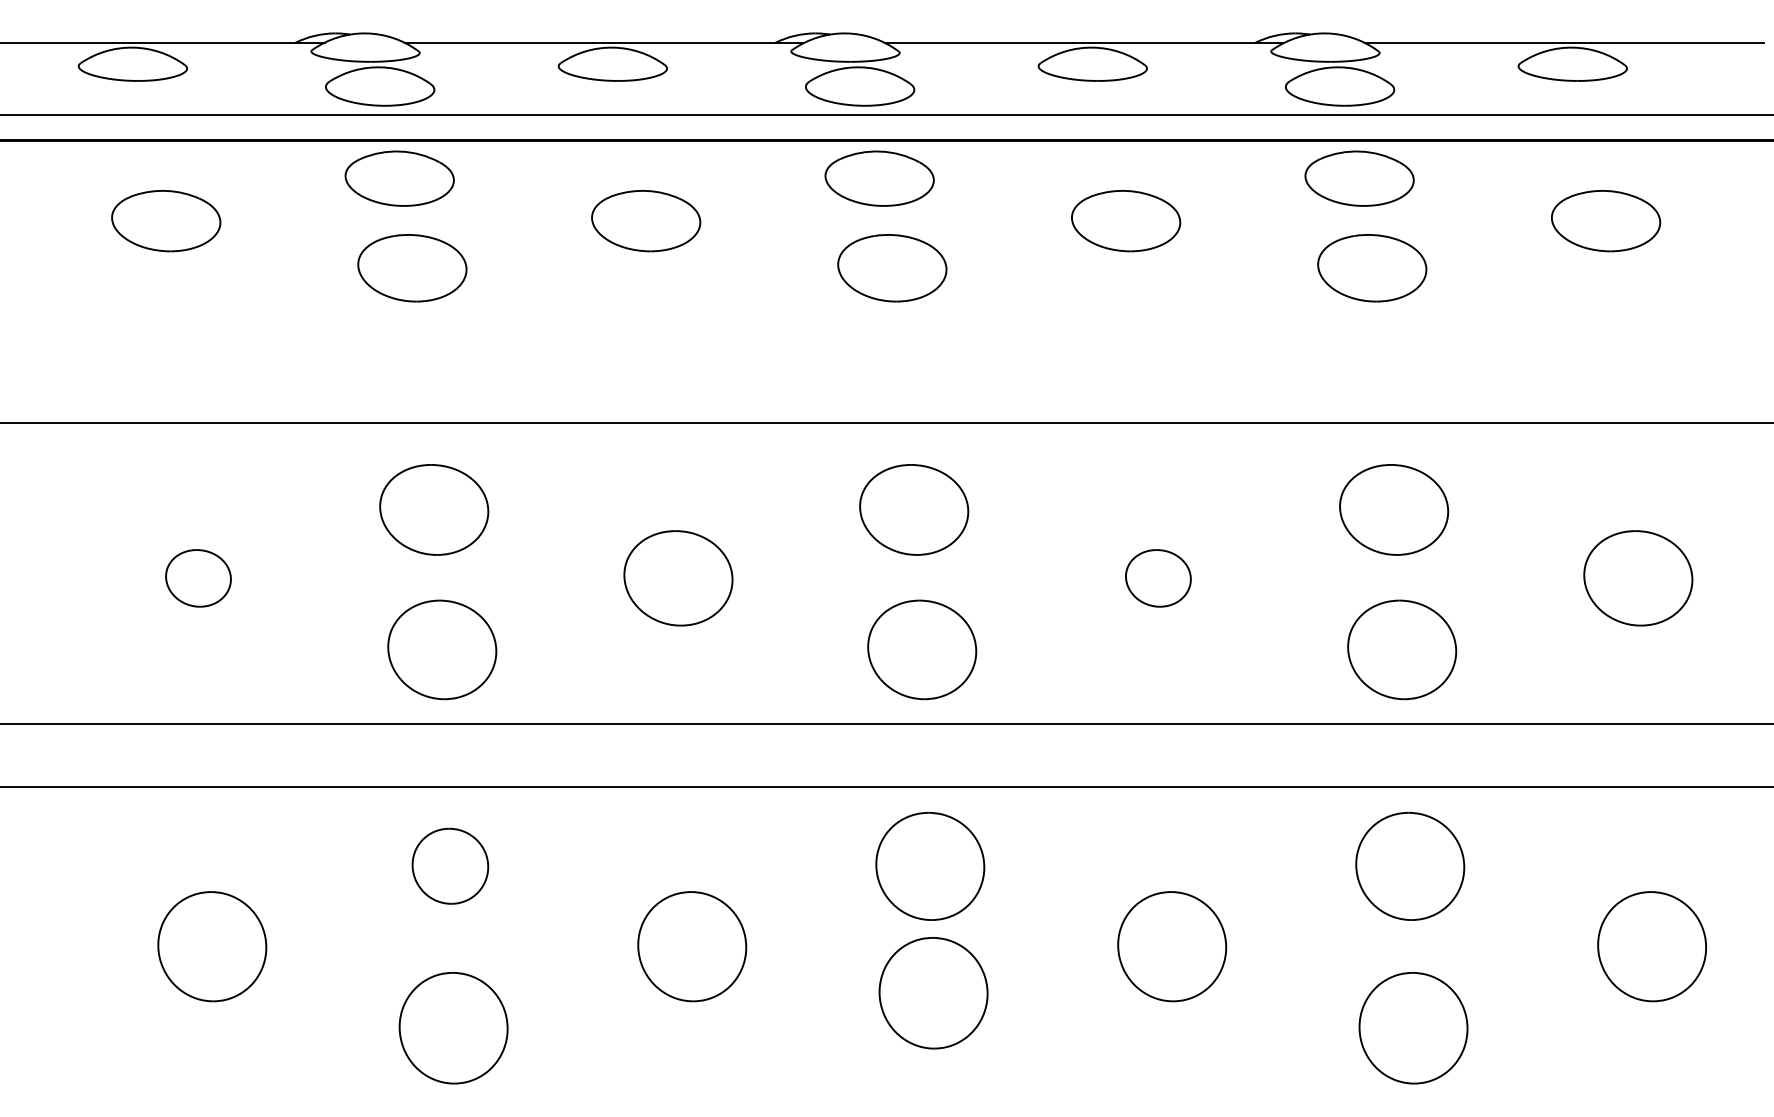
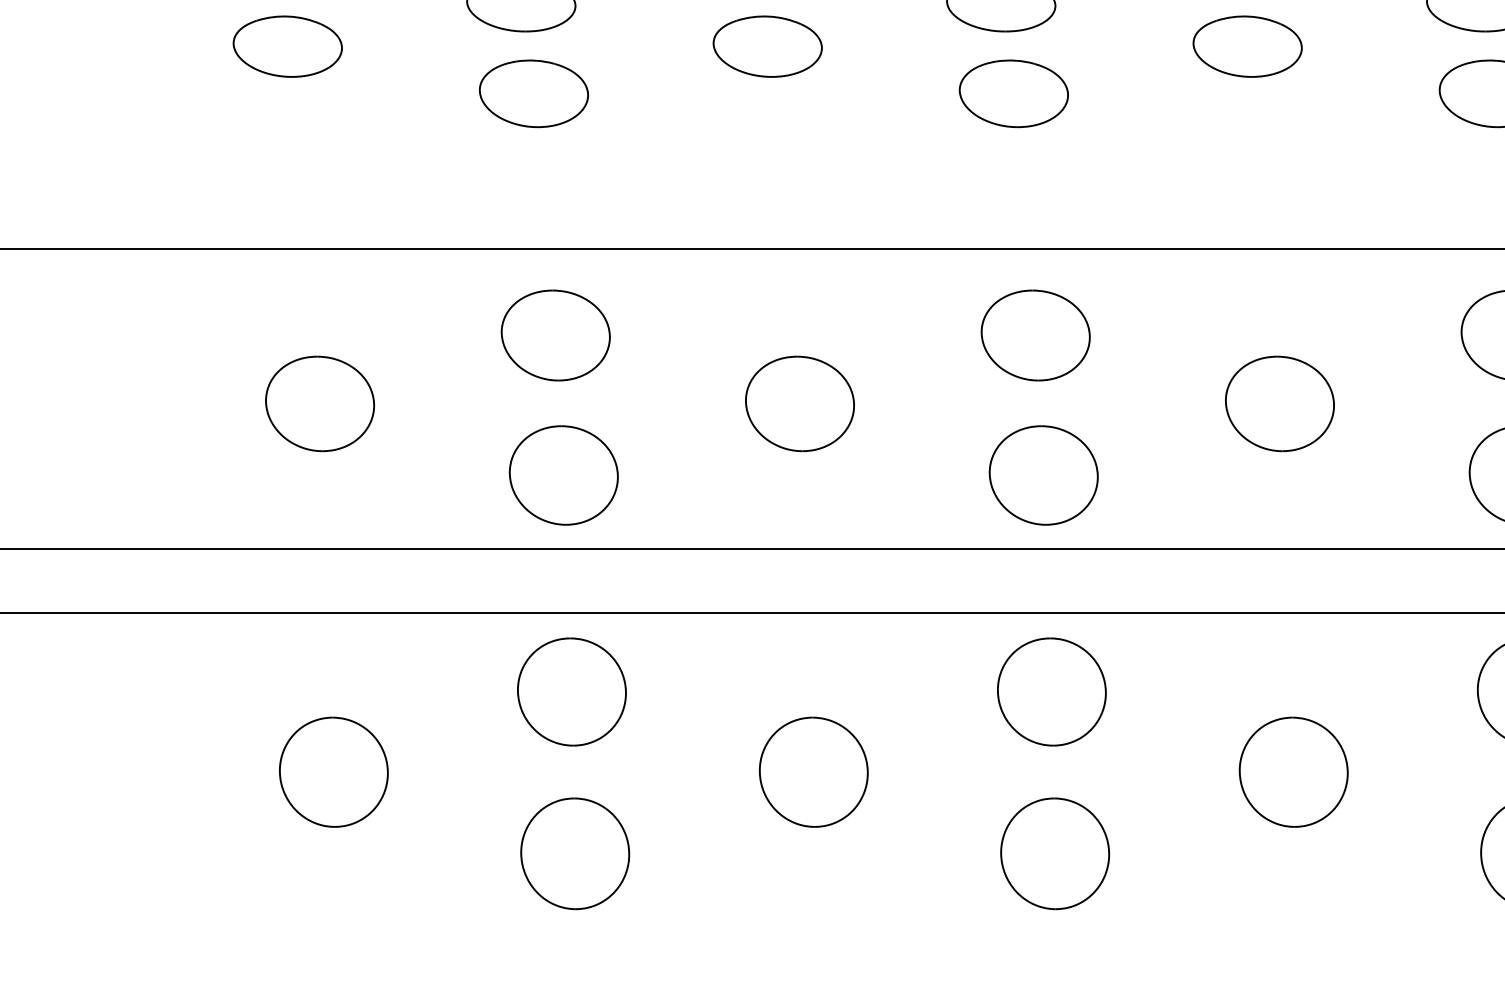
part: (198, 578) -> (320, 404), size x1.67
part: (1158, 578) -> (1280, 404), size x1.67
part: (450, 865) -> (572, 691), size x1.43
part: (933, 993) -> (1055, 854), moved

